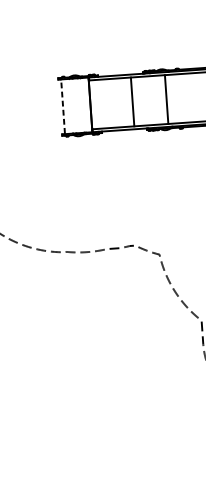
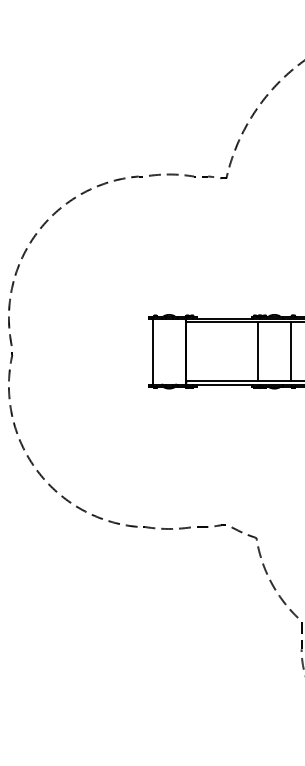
line: (166, 99) -> (291, 351), moved
line: (132, 101) -> (257, 351), moved
line: (62, 106) -> (152, 351), dashed -> solid

